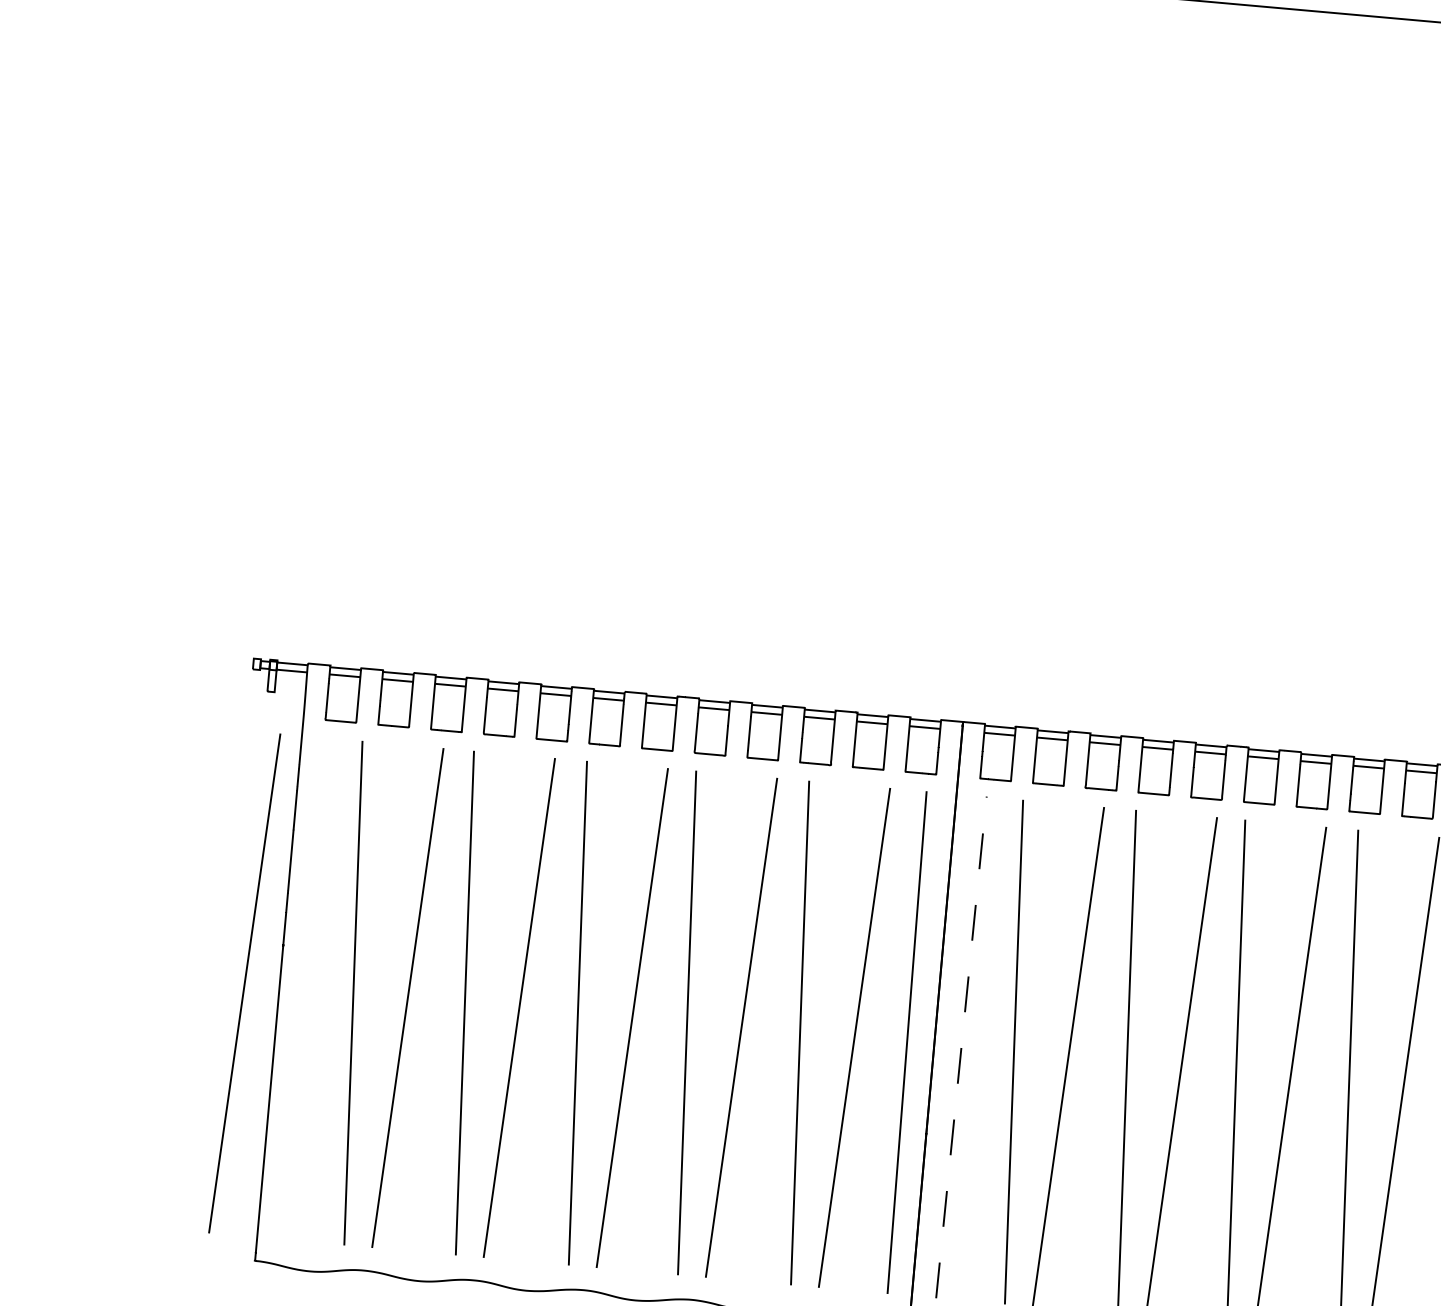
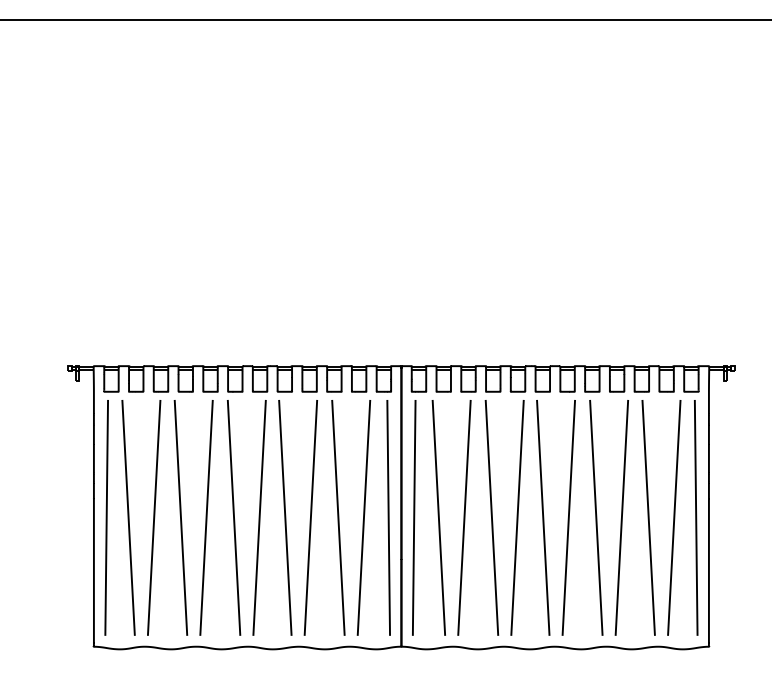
line: (244, 982) -> (77, 517), removed
line: (306, 988) -> (106, 517), added
line: (962, 1046) -> (414, 517), dashed -> solid

